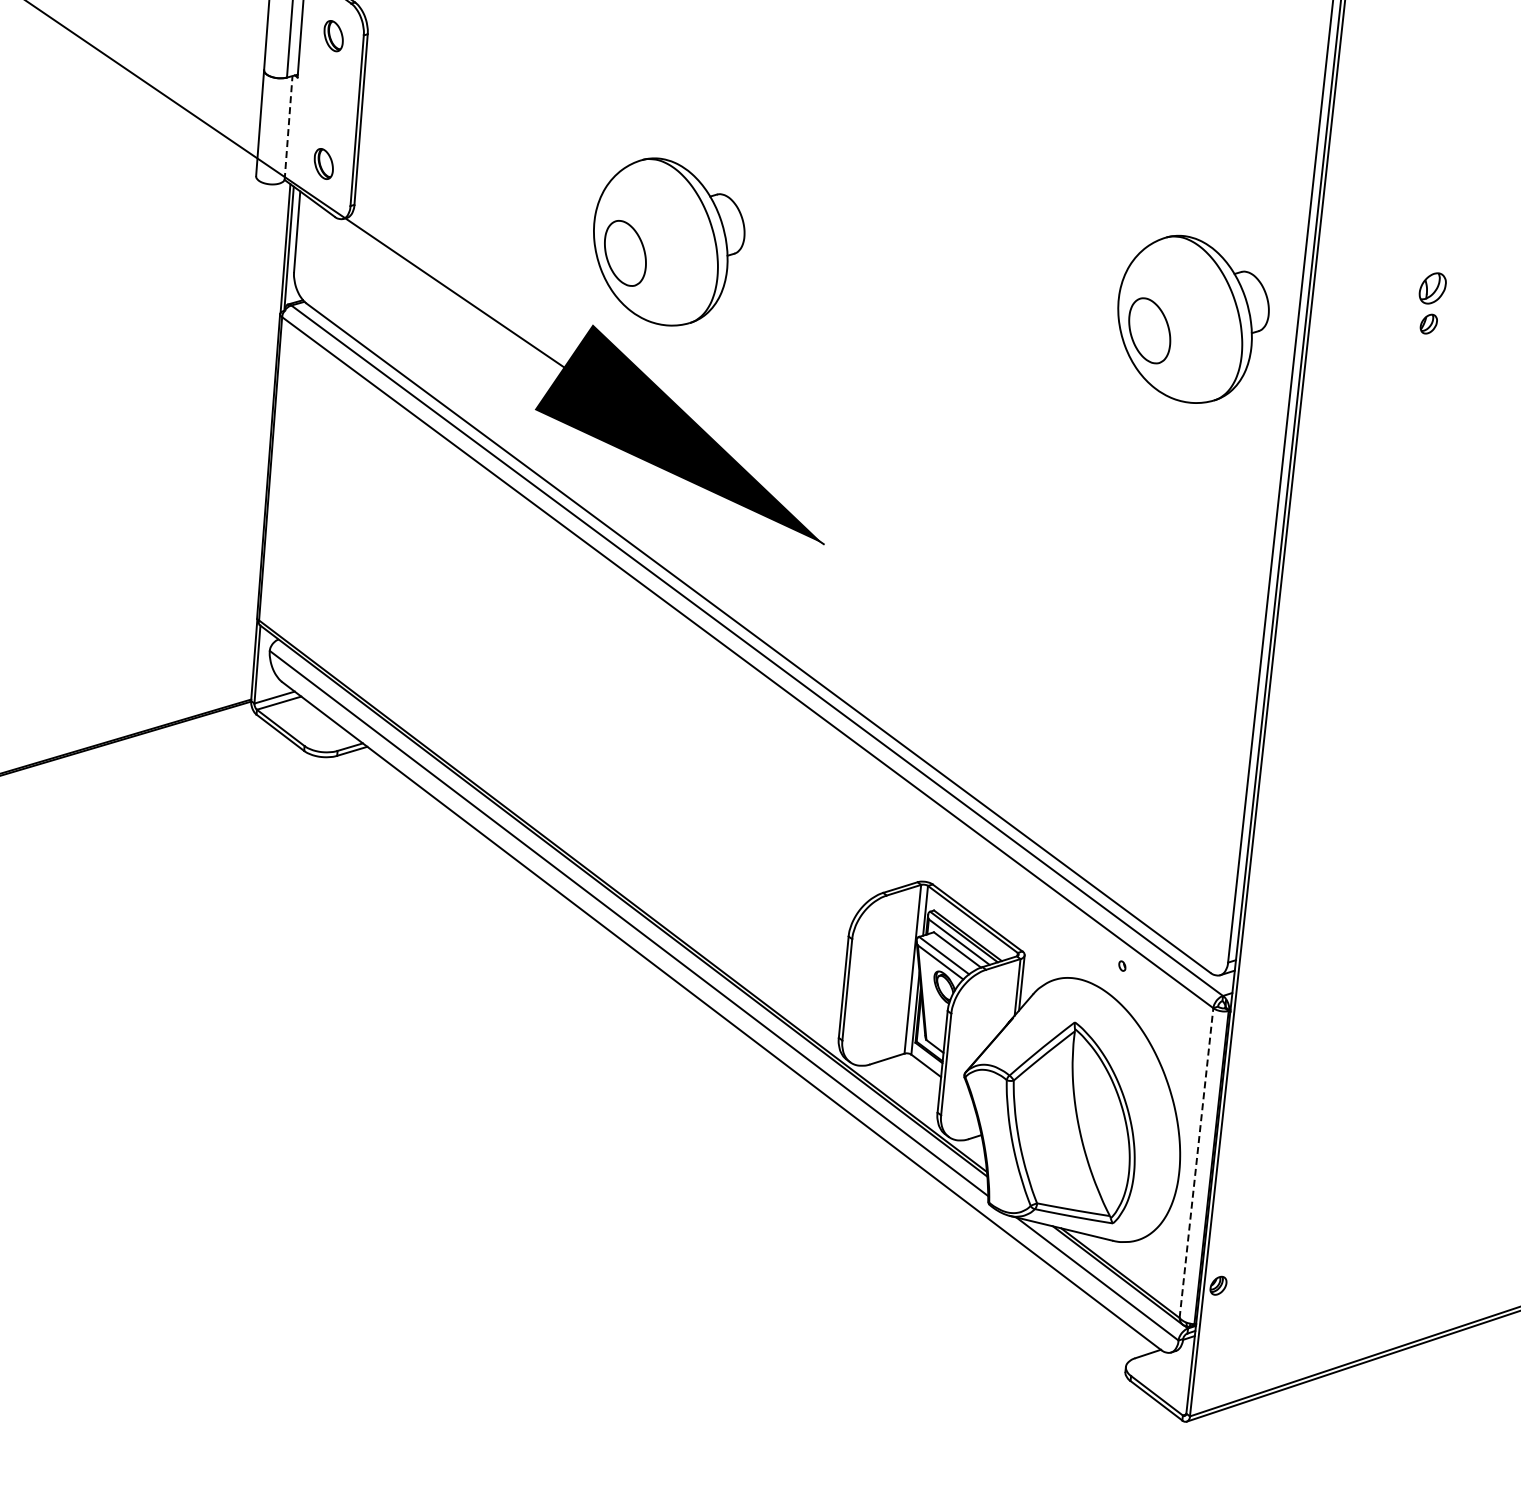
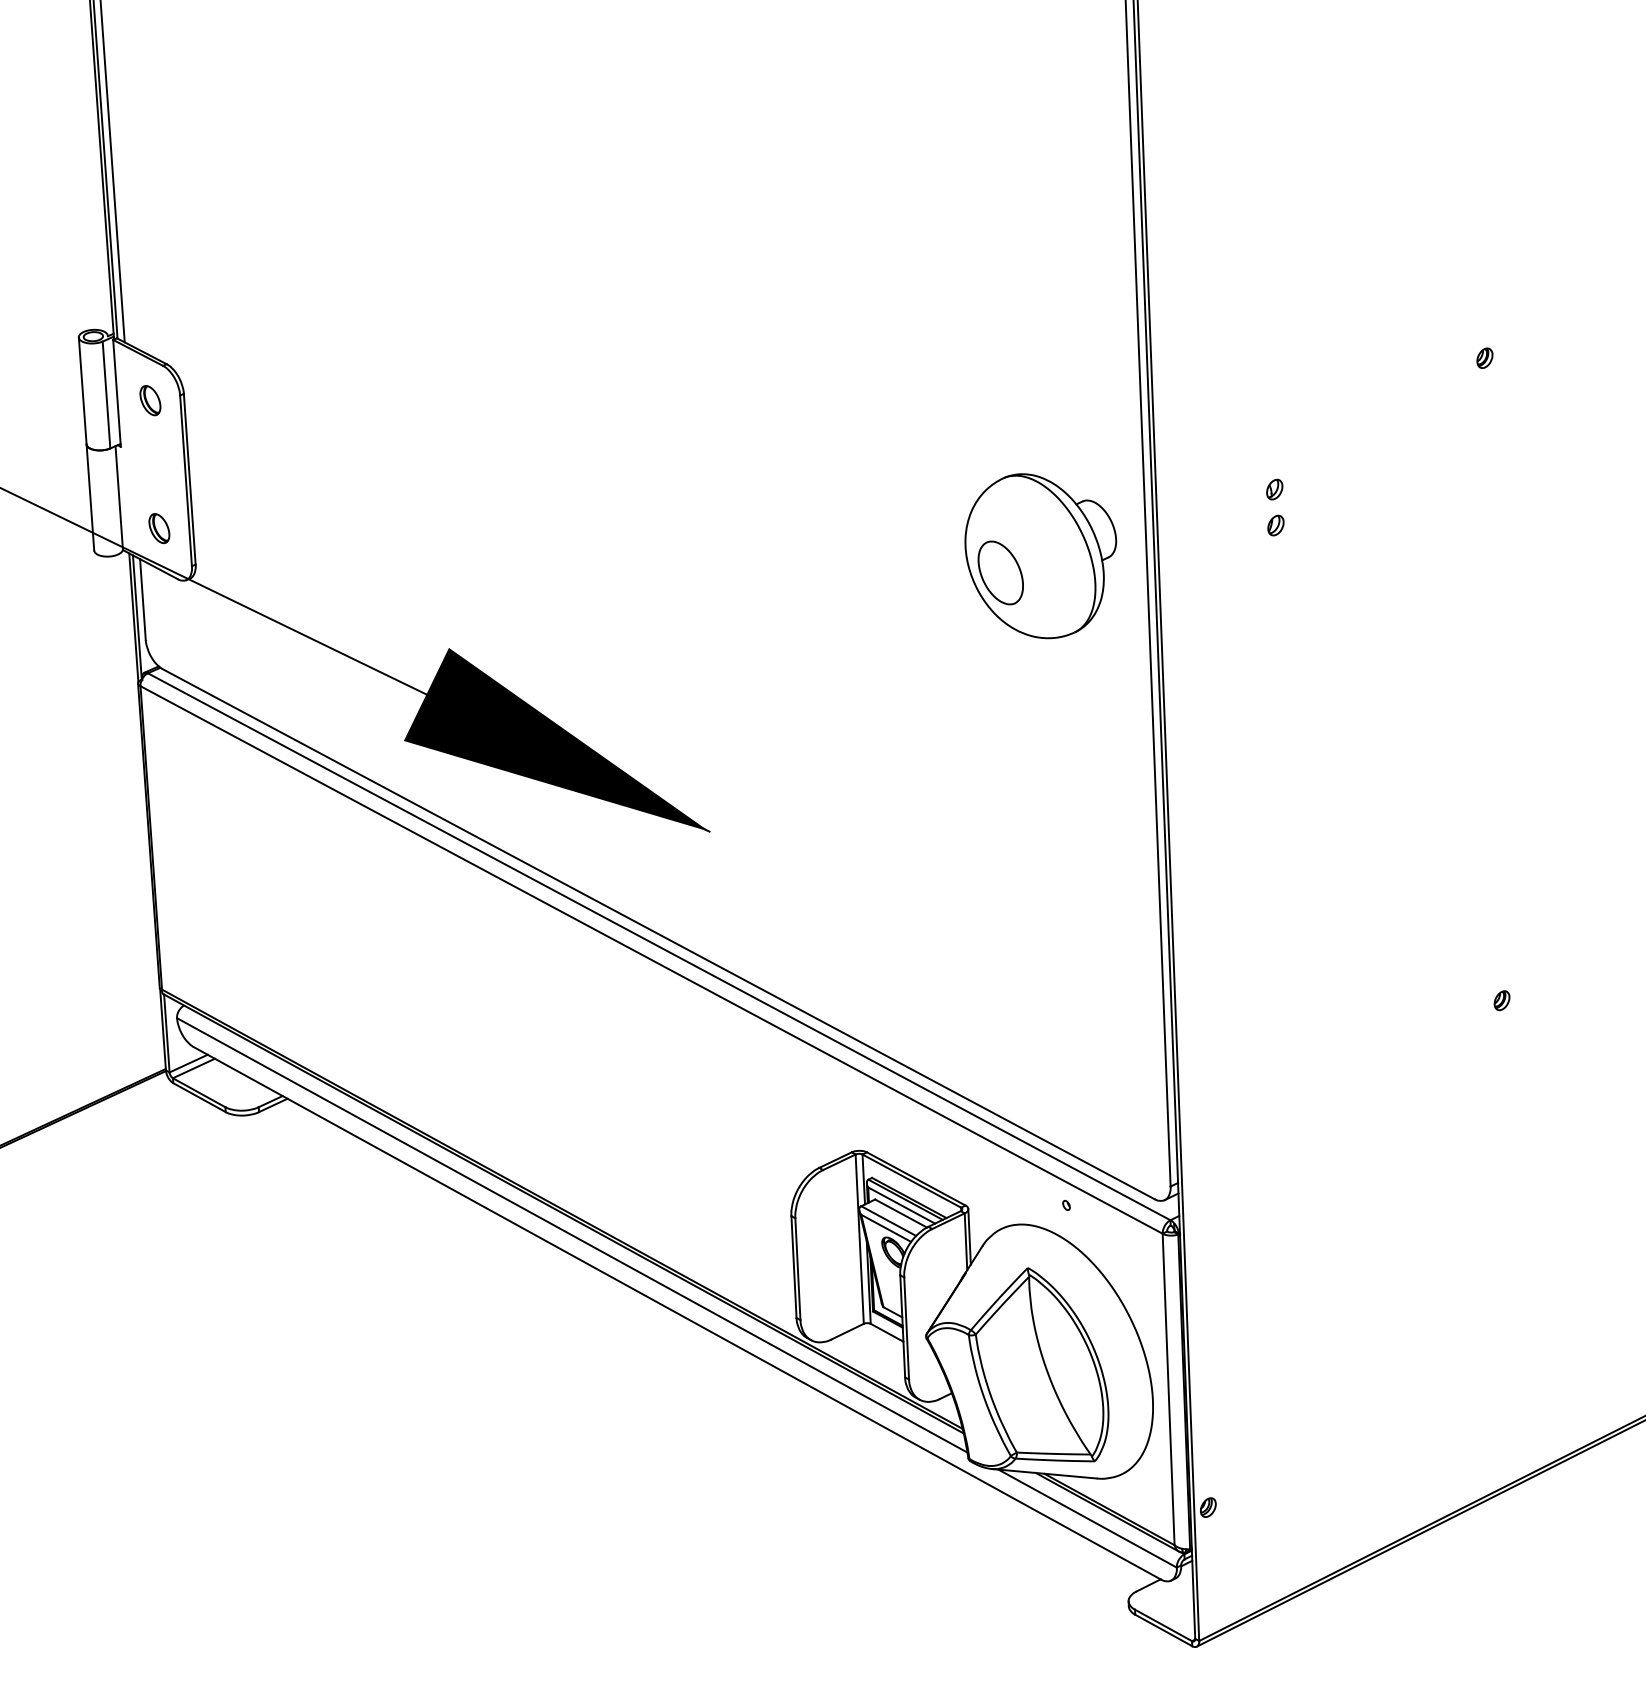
line: (288, 127) -> (119, 497), dashed -> solid
part: (667, 242) -> (510, 556), removed
part: (1432, 288) -> (1274, 489), size x0.62
line: (1196, 1163) -> (1168, 1389), dashed -> solid

